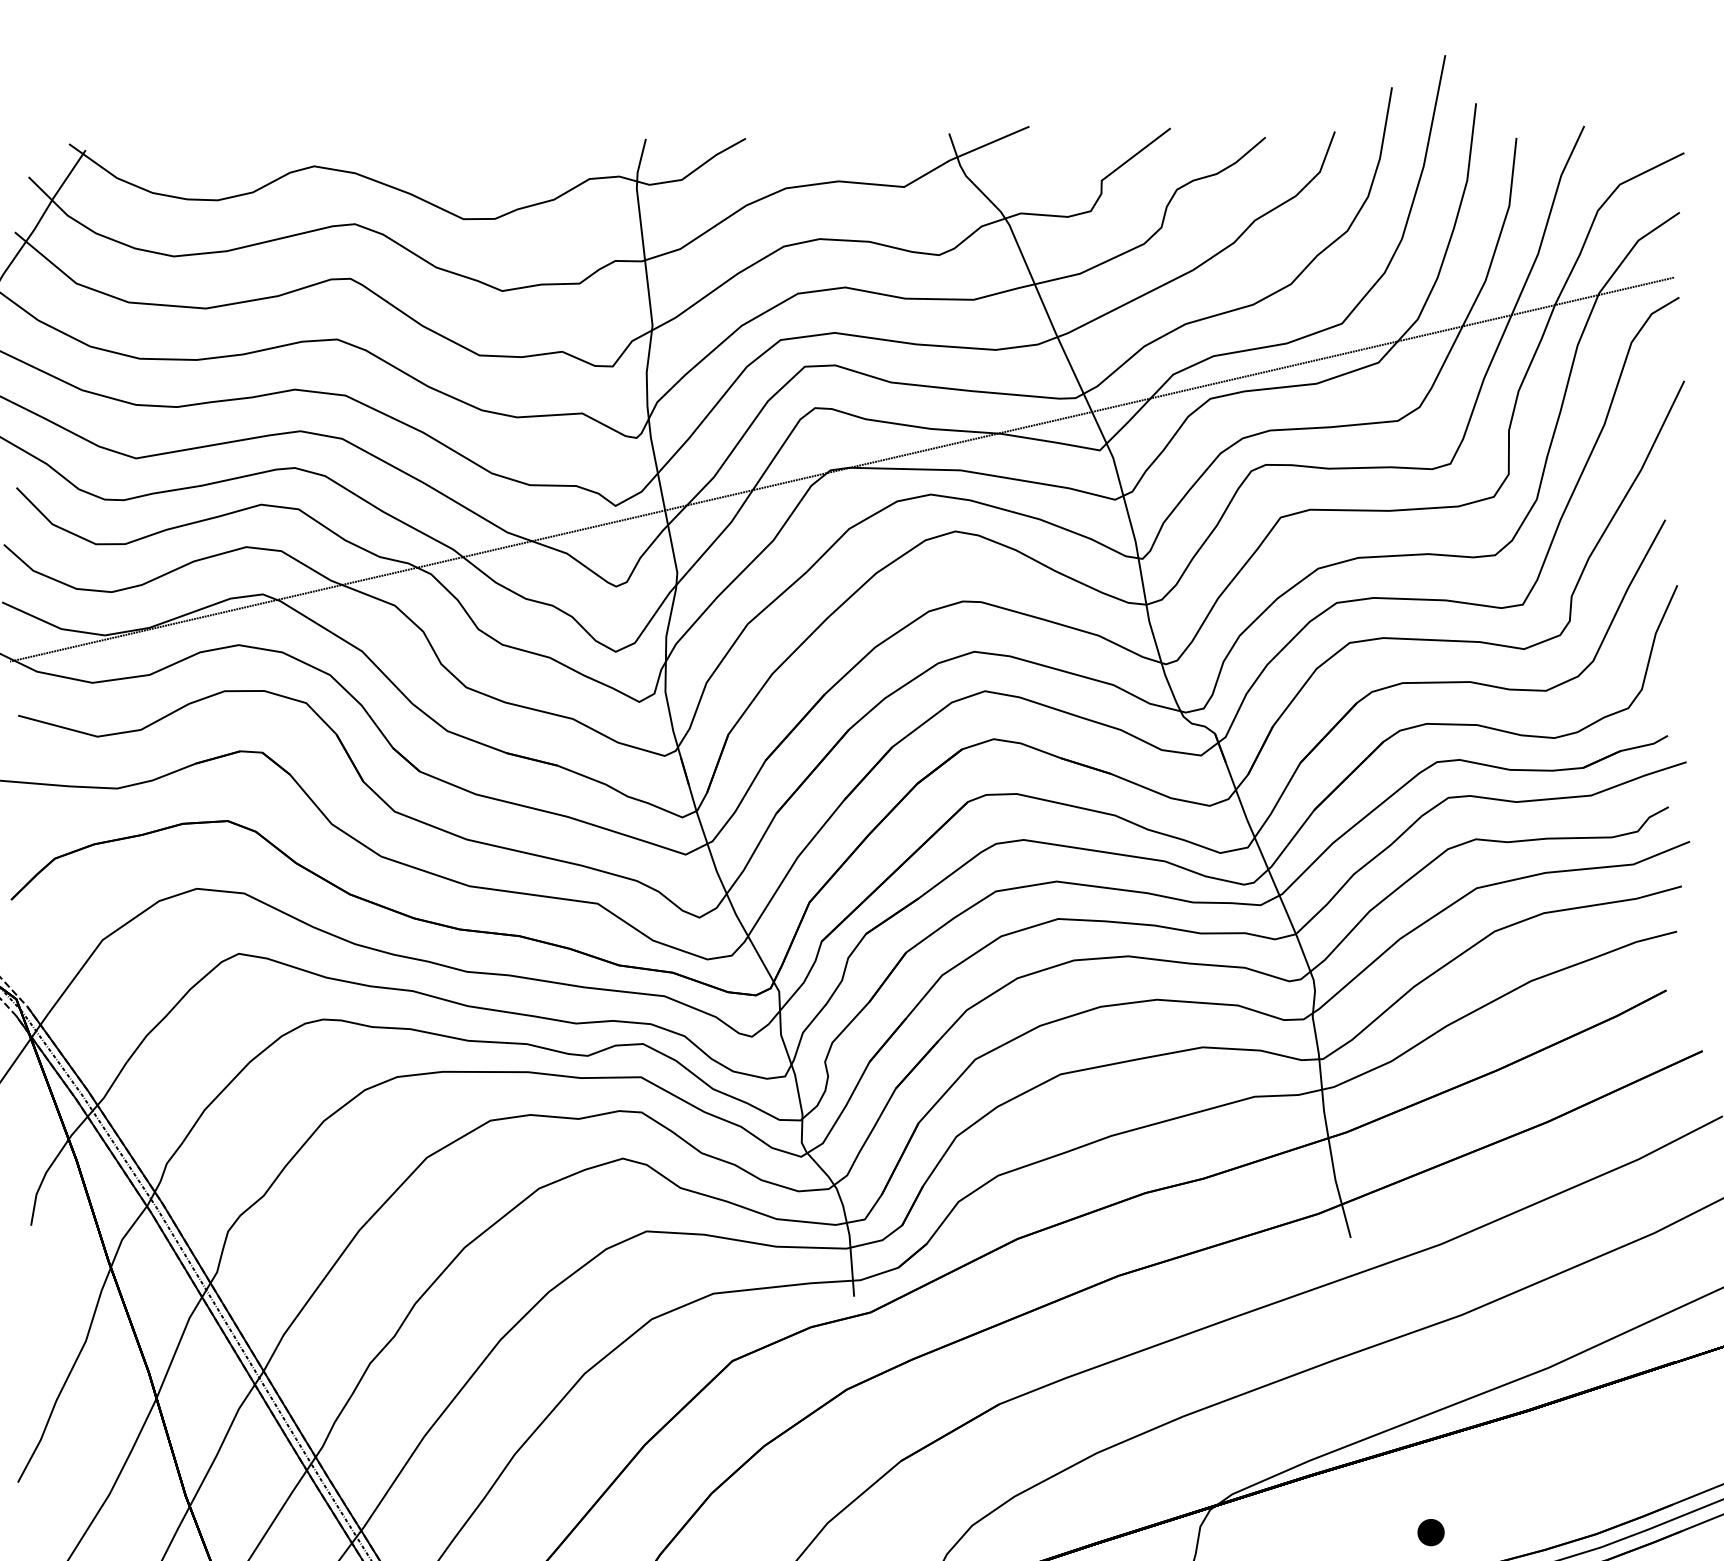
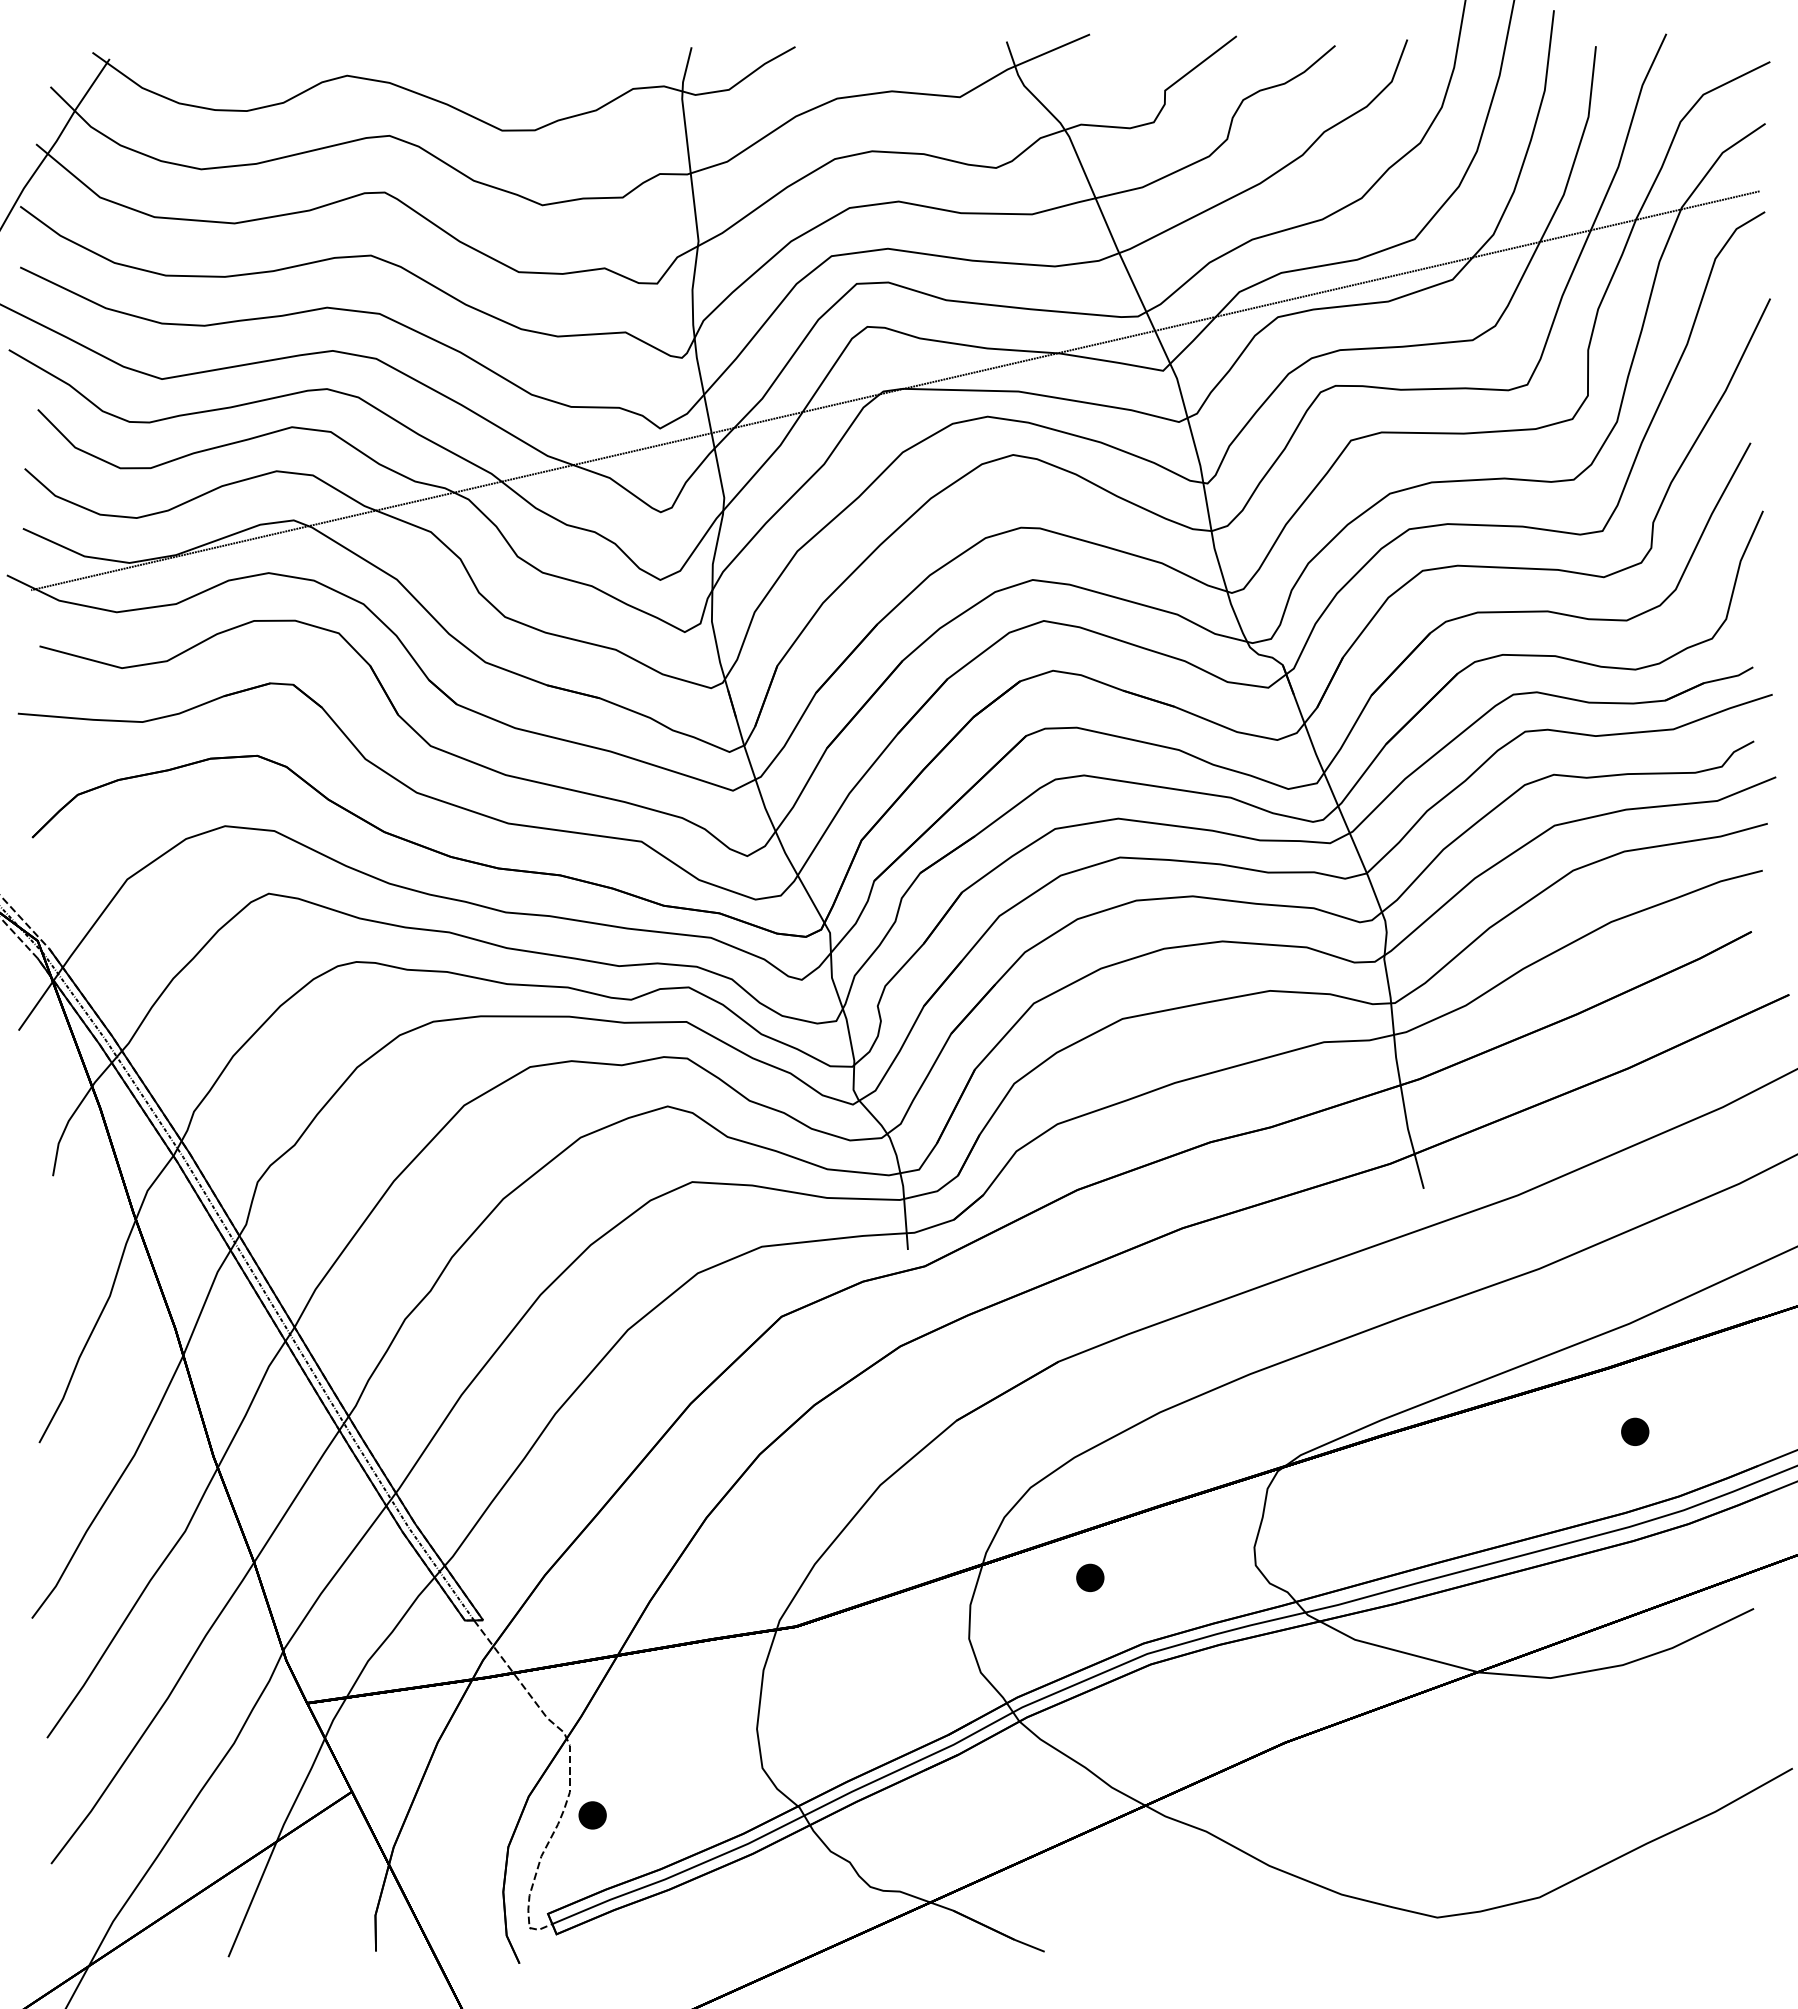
part: (1431, 1532) -> (1635, 1431), moved

